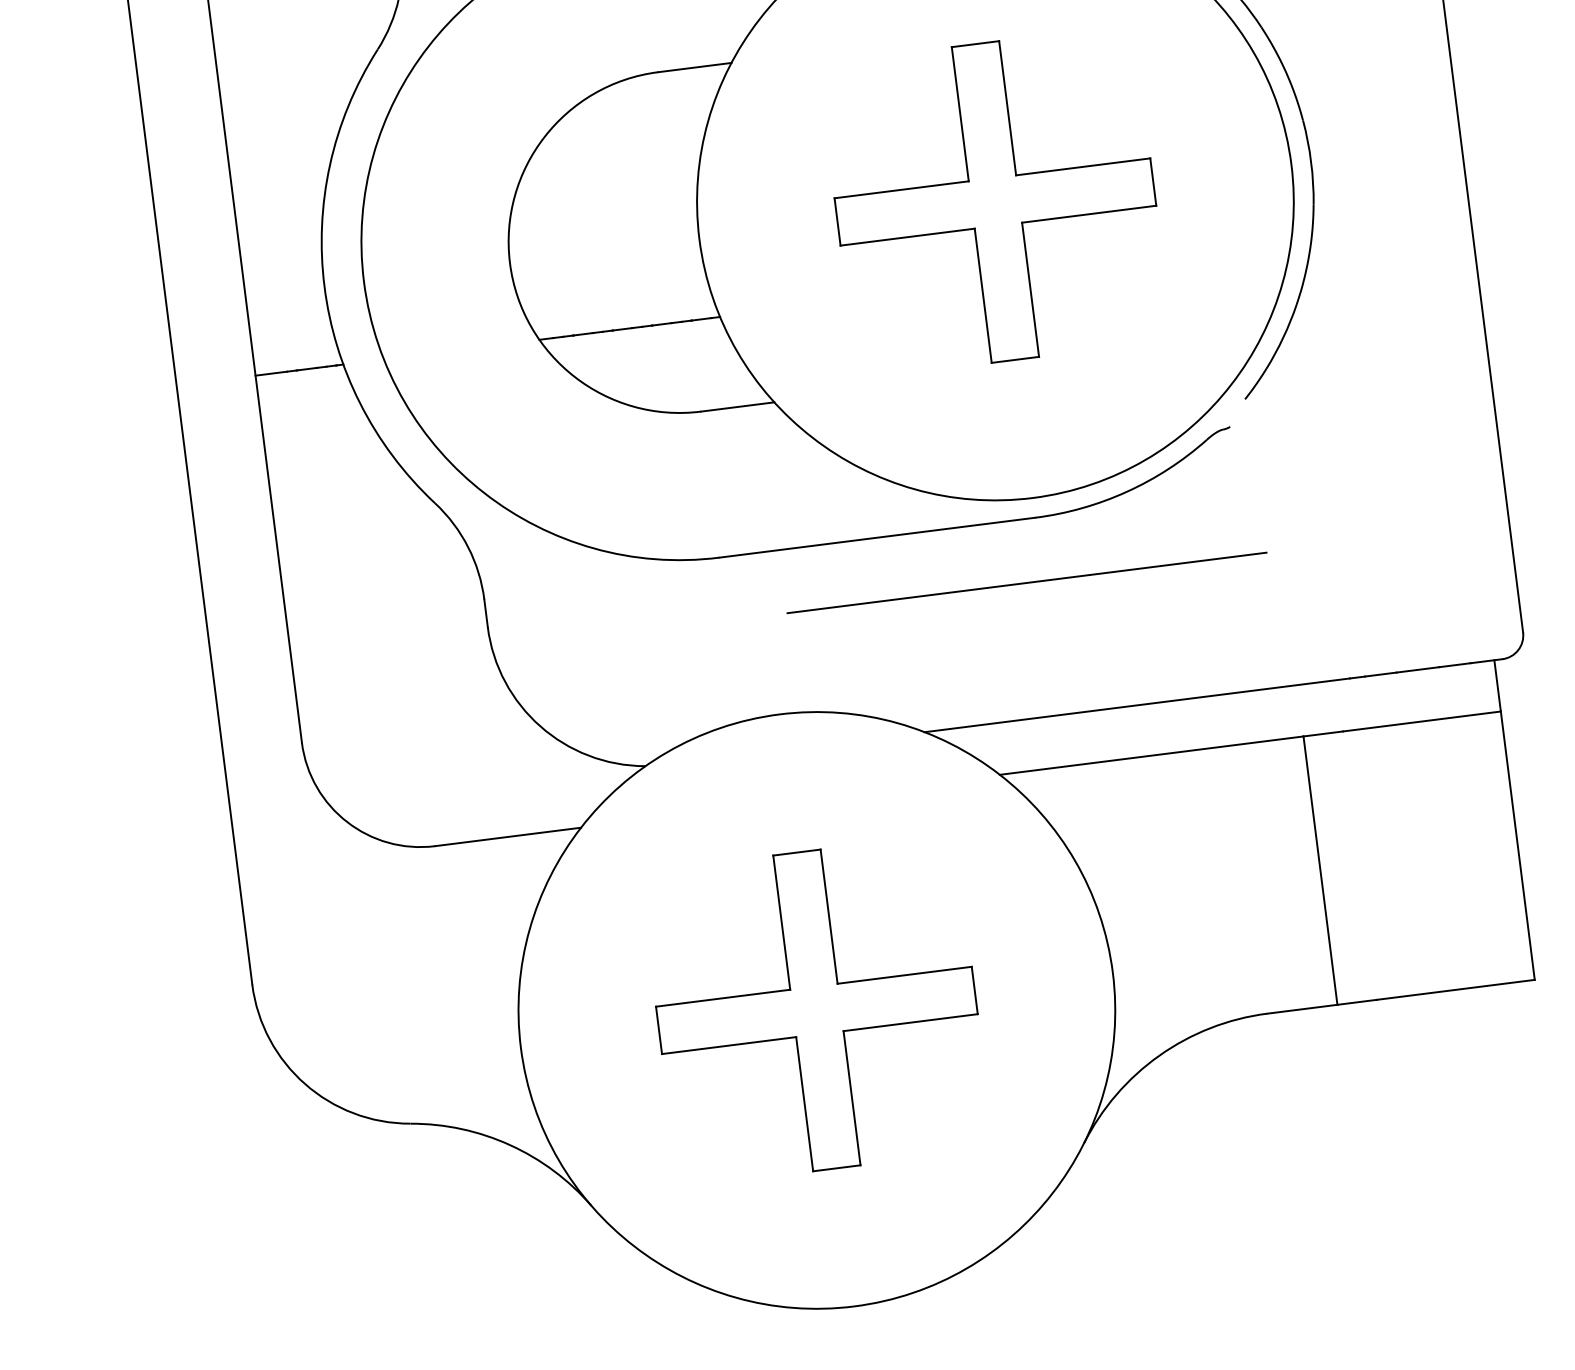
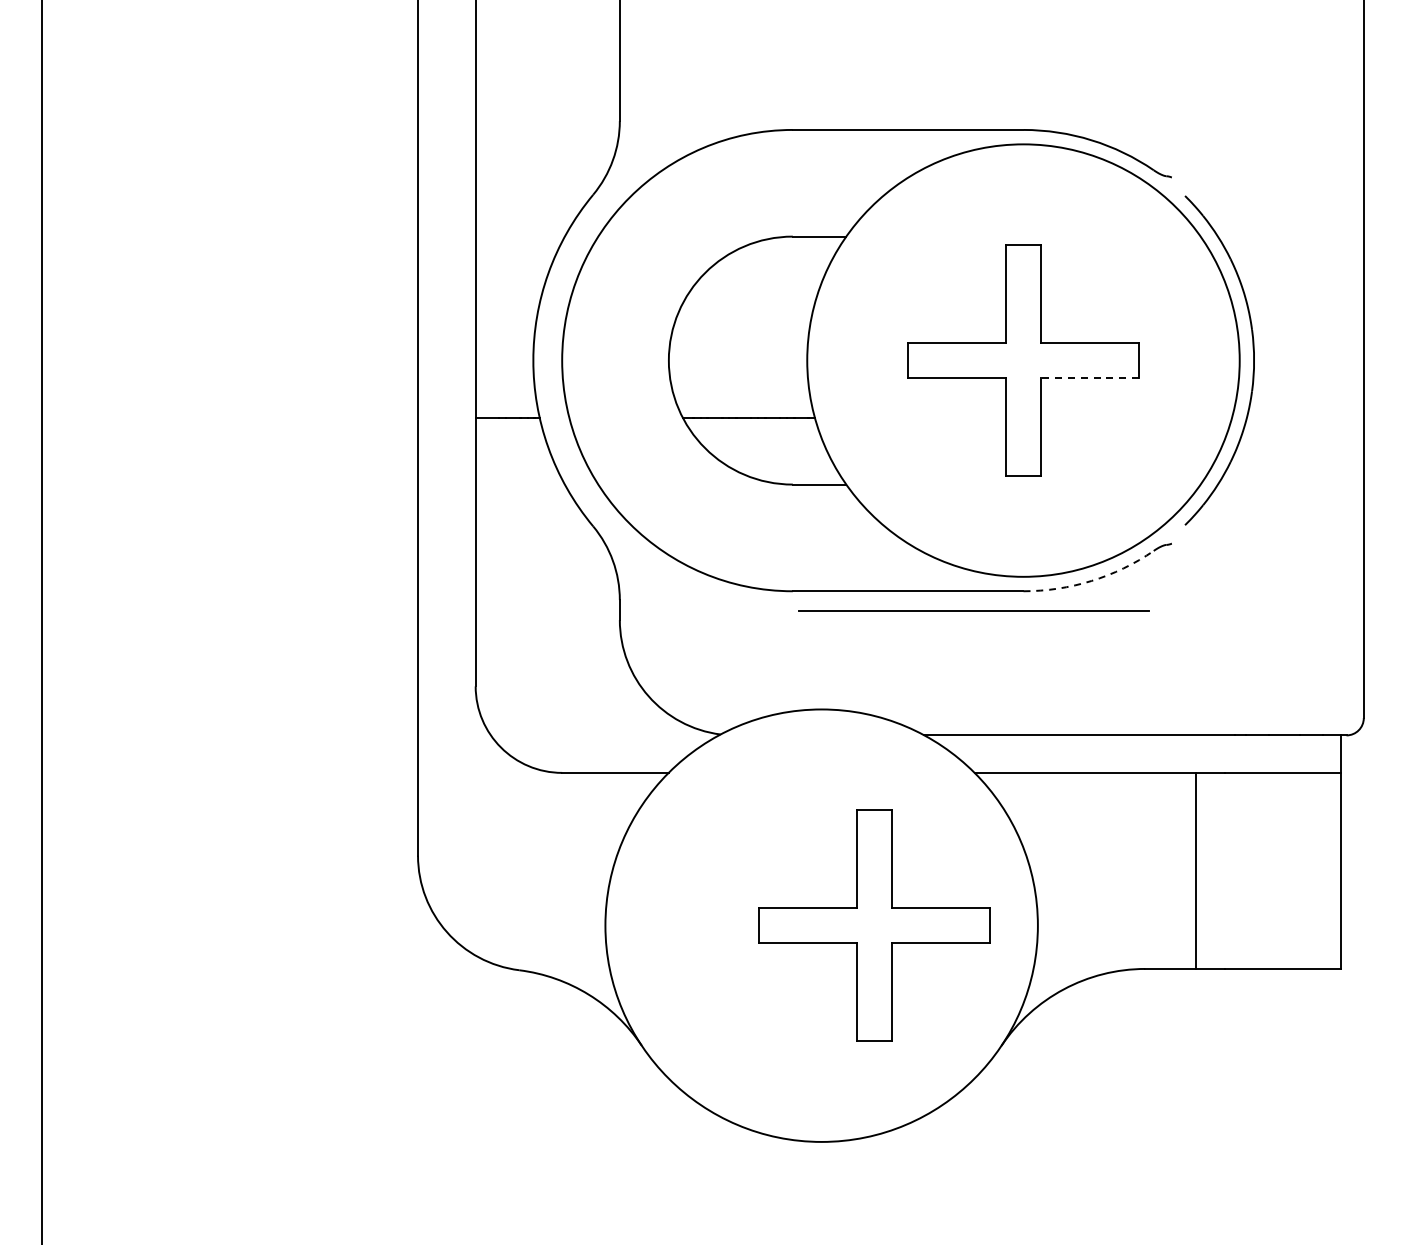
line: (1088, 213) -> (1089, 377), solid -> dashed
arc: (1126, 491) -> (1091, 580), solid -> dashed
line: (1026, 581) -> (973, 610), moved
part: (816, 1010) -> (874, 925), moved

